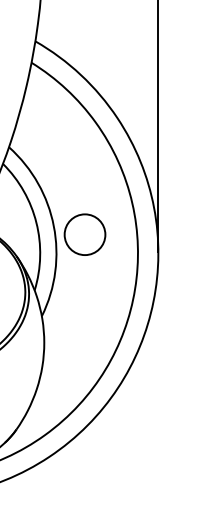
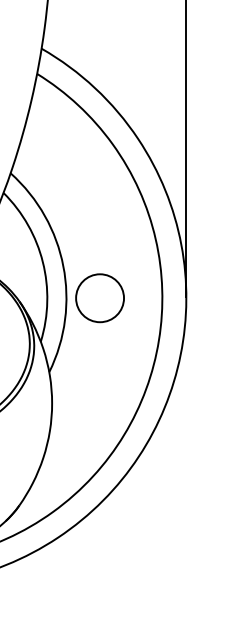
part: (84, 234) -> (99, 298), moved

